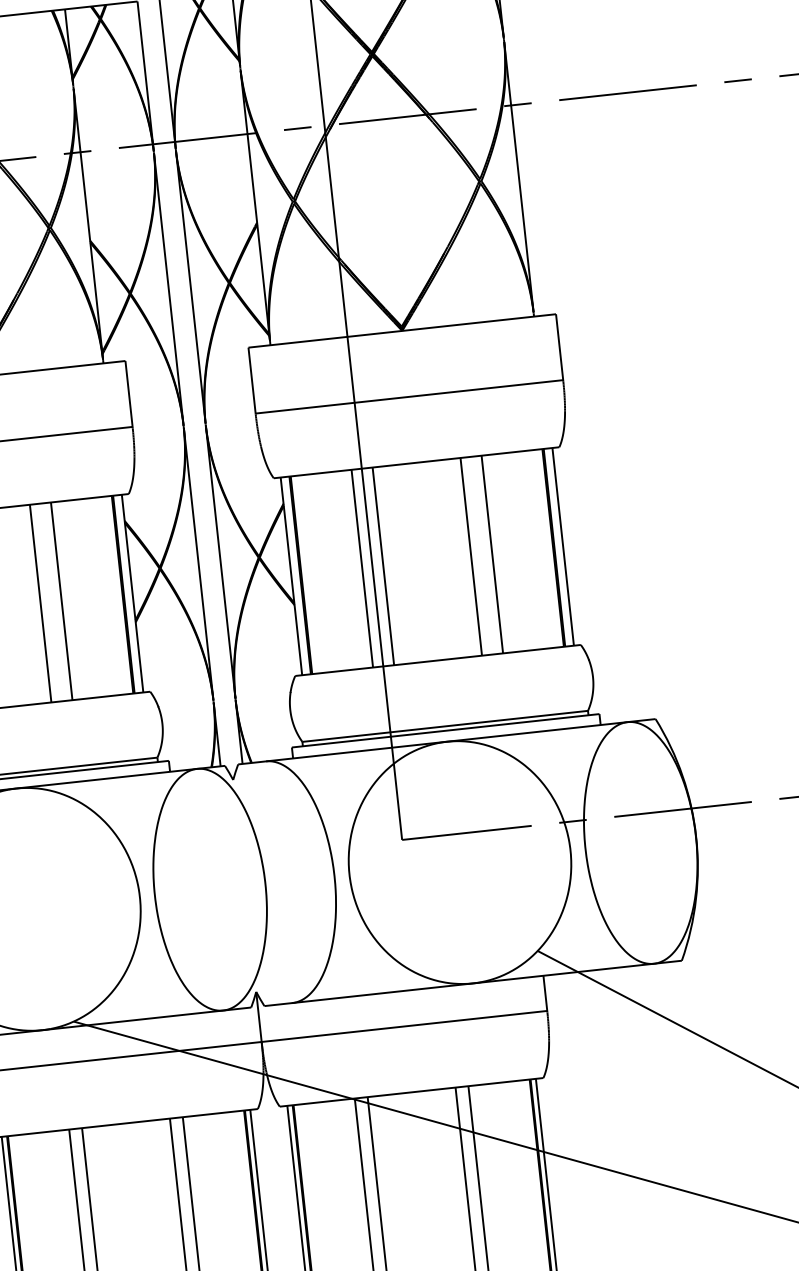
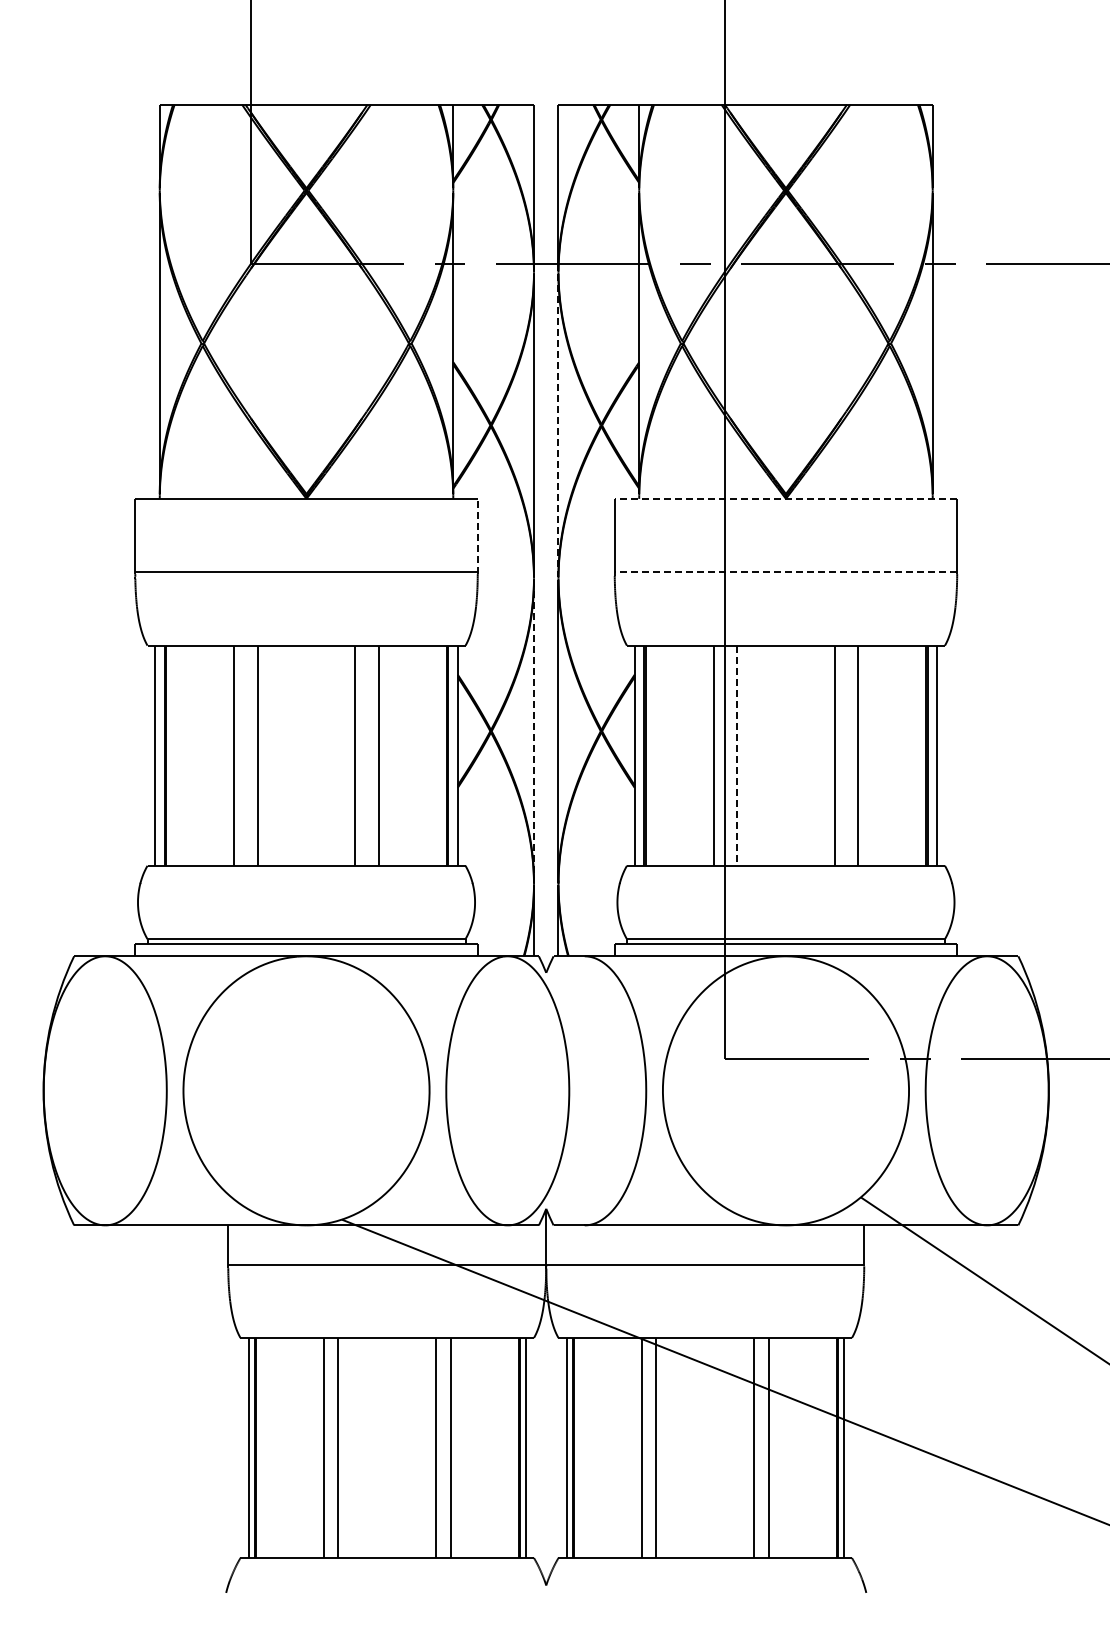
line: (190, 287) -> (558, 425), solid -> dashed
line: (401, 330) -> (785, 498), solid -> dashed
line: (128, 394) -> (477, 536), solid -> dashed
line: (409, 397) -> (785, 572), solid -> dashed
line: (199, 564) -> (534, 731), solid -> dashed
line: (383, 567) -> (737, 756), solid -> dashed

